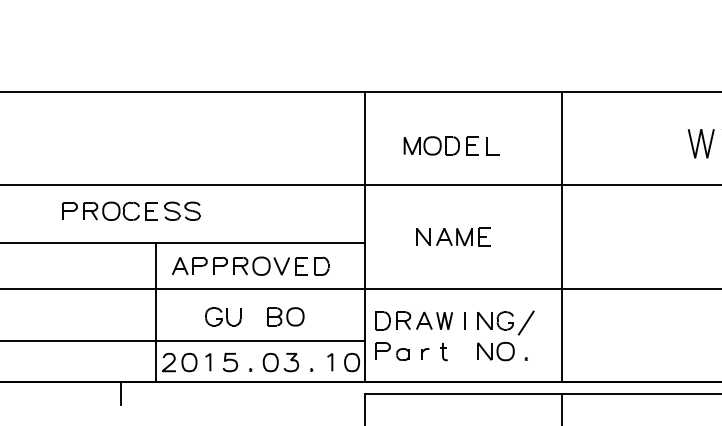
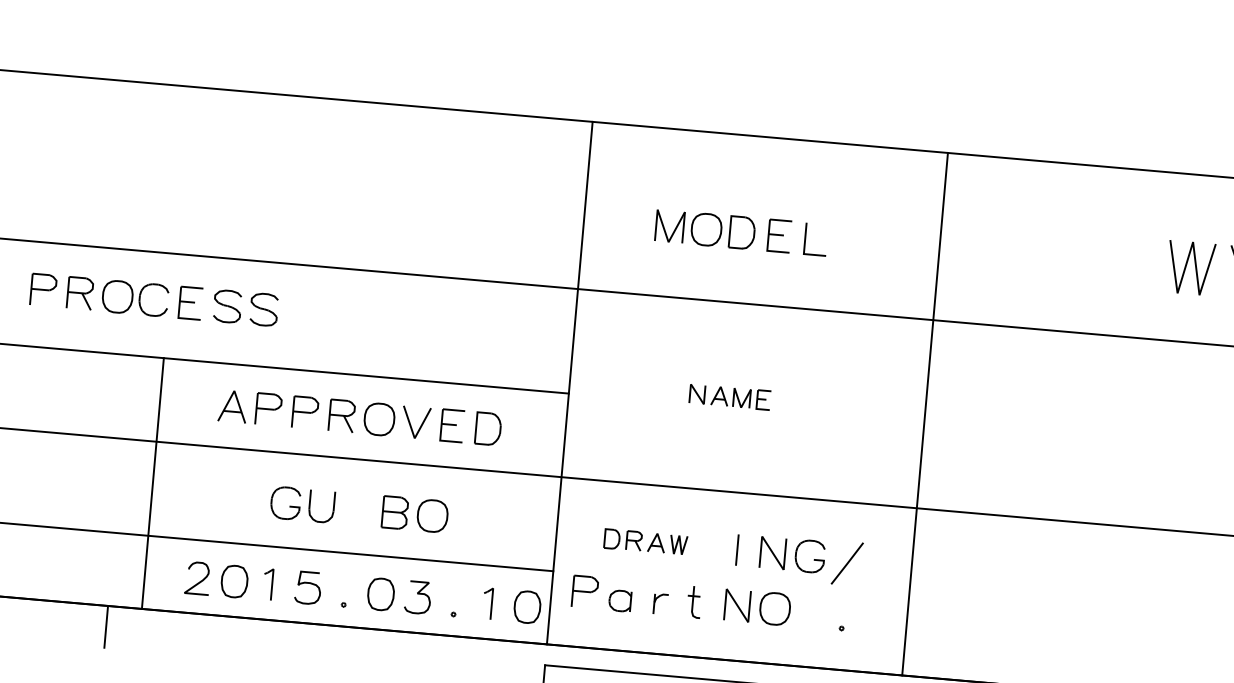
part: (453, 236) -> (729, 396), size x0.6
line: (155, 312) -> (152, 483), moved
part: (413, 320) -> (644, 541), size x0.6
part: (495, 351) -> (756, 607), moved

